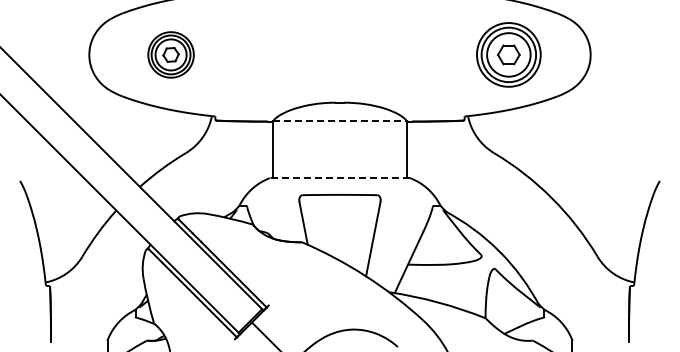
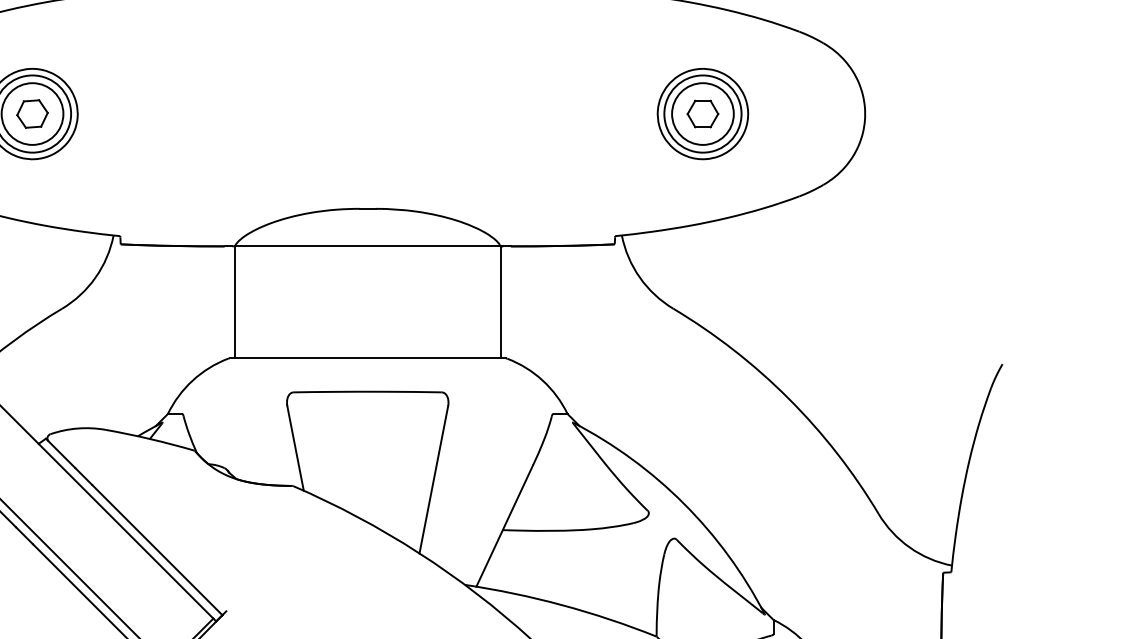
part: (508, 54) -> (702, 113), size x0.71
line: (340, 121) -> (368, 246), dashed -> solid
line: (339, 178) -> (366, 359), dashed -> solid

